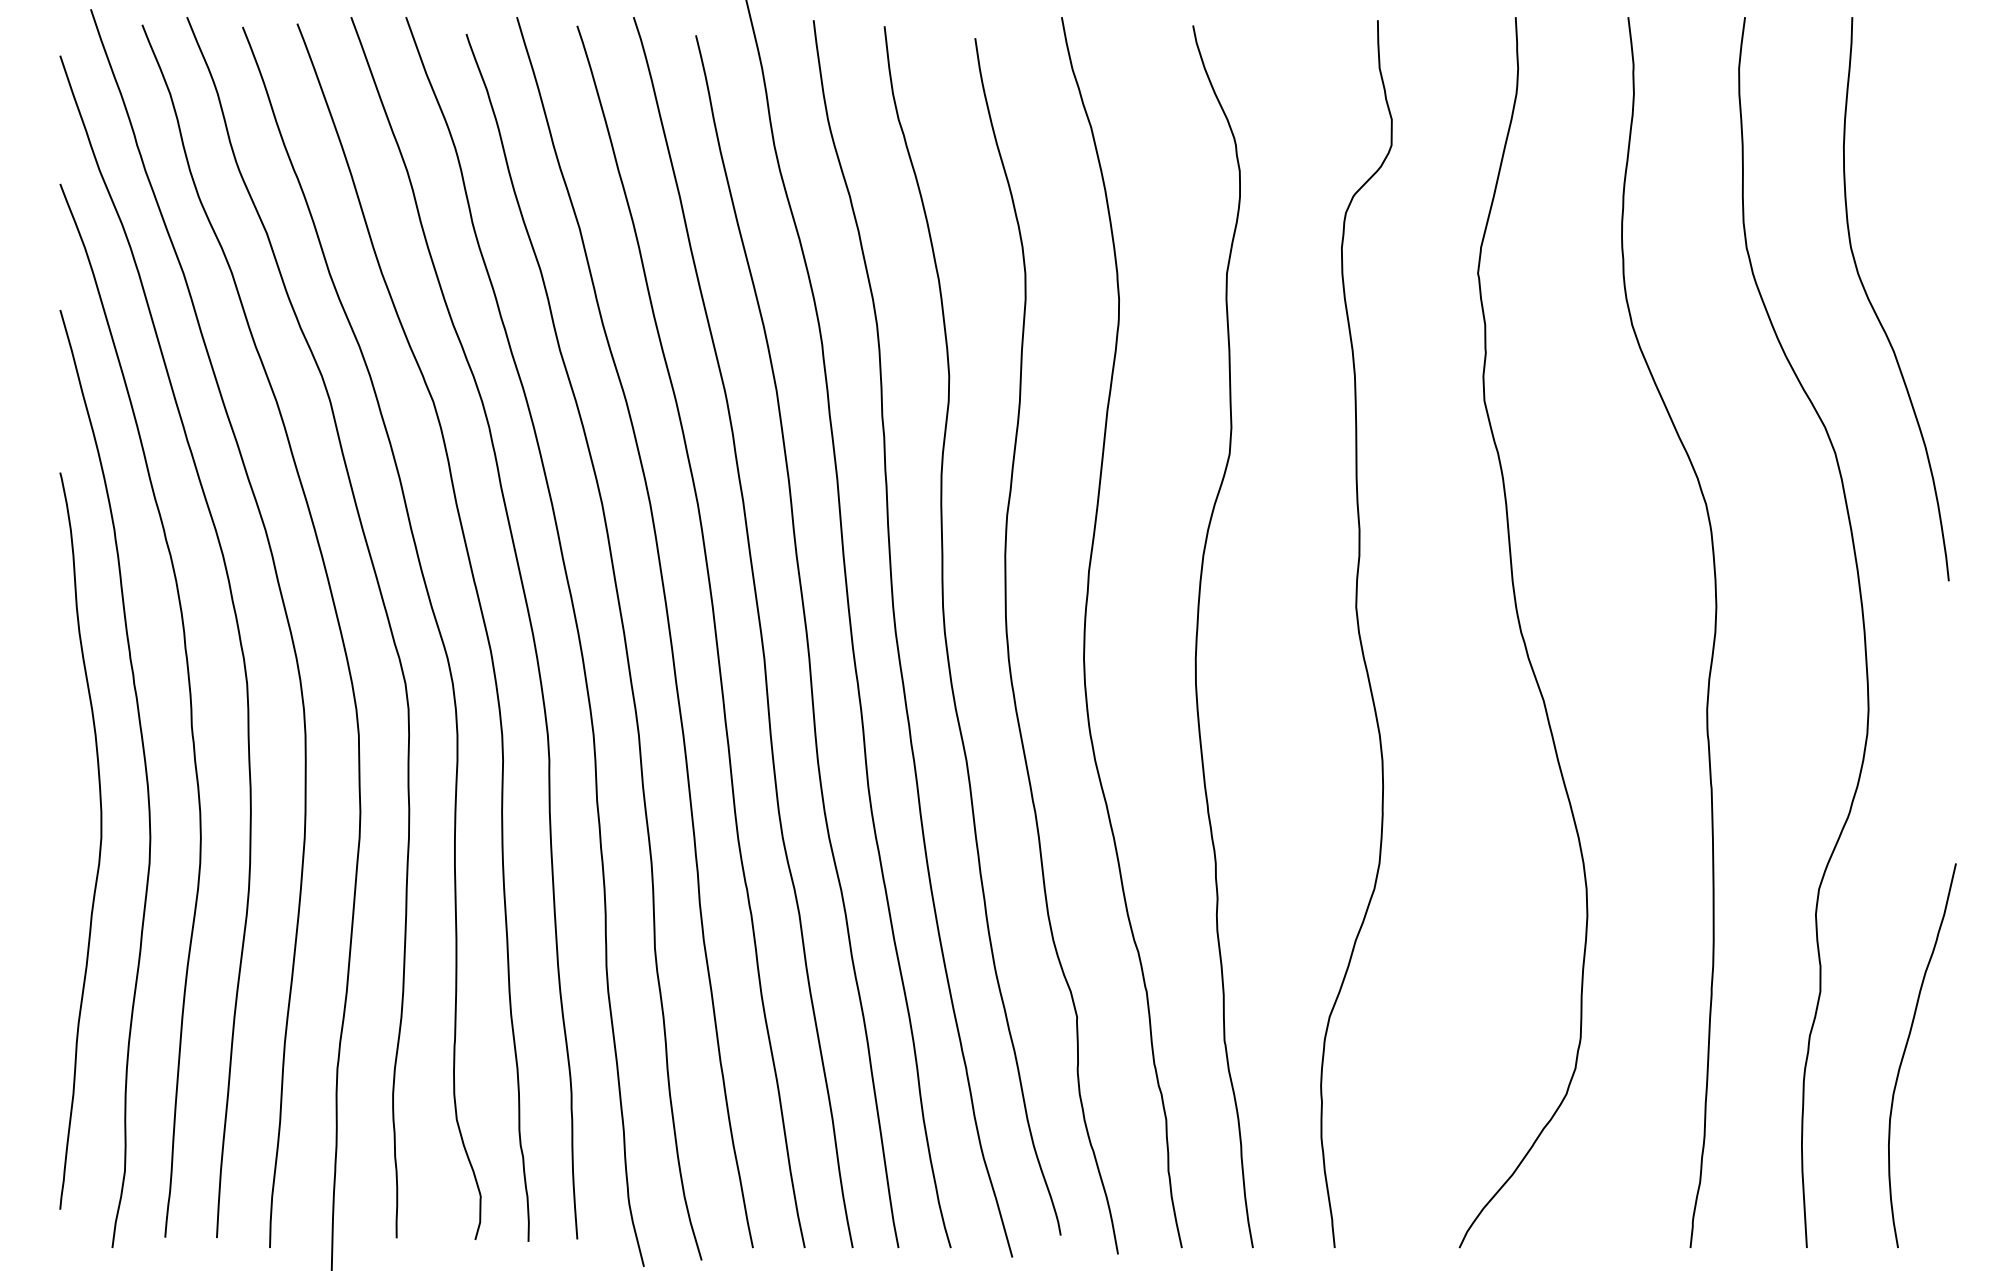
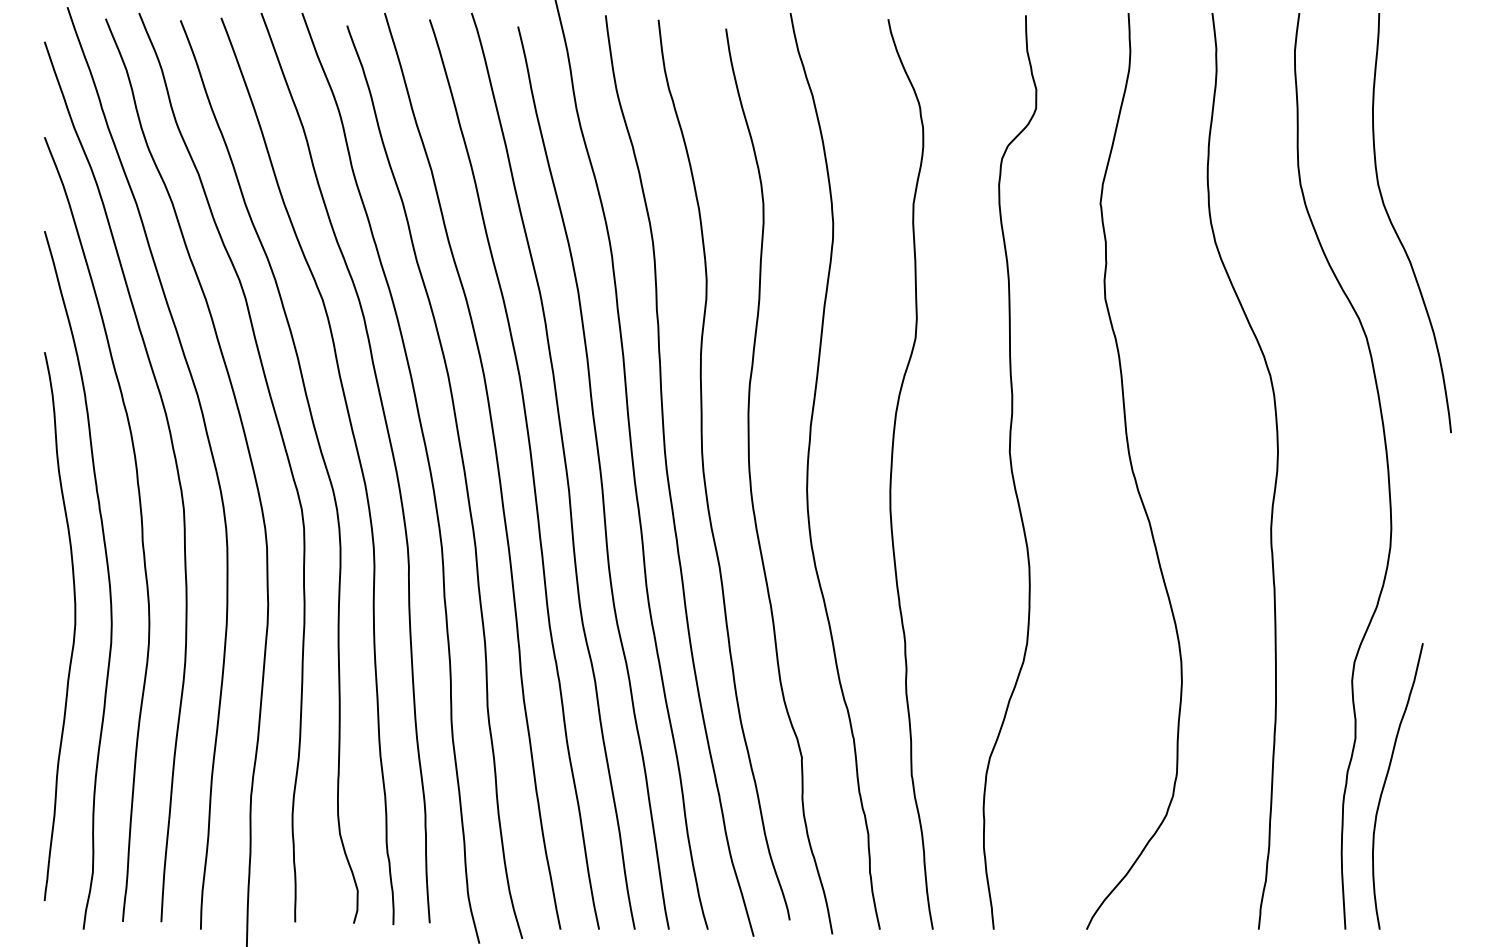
curve: (1906, 1049) -> (1386, 781), moved

